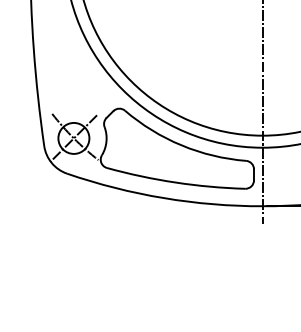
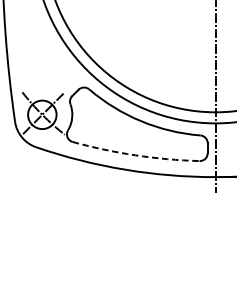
arc: (175, 182) -> (135, 155), solid -> dashed

